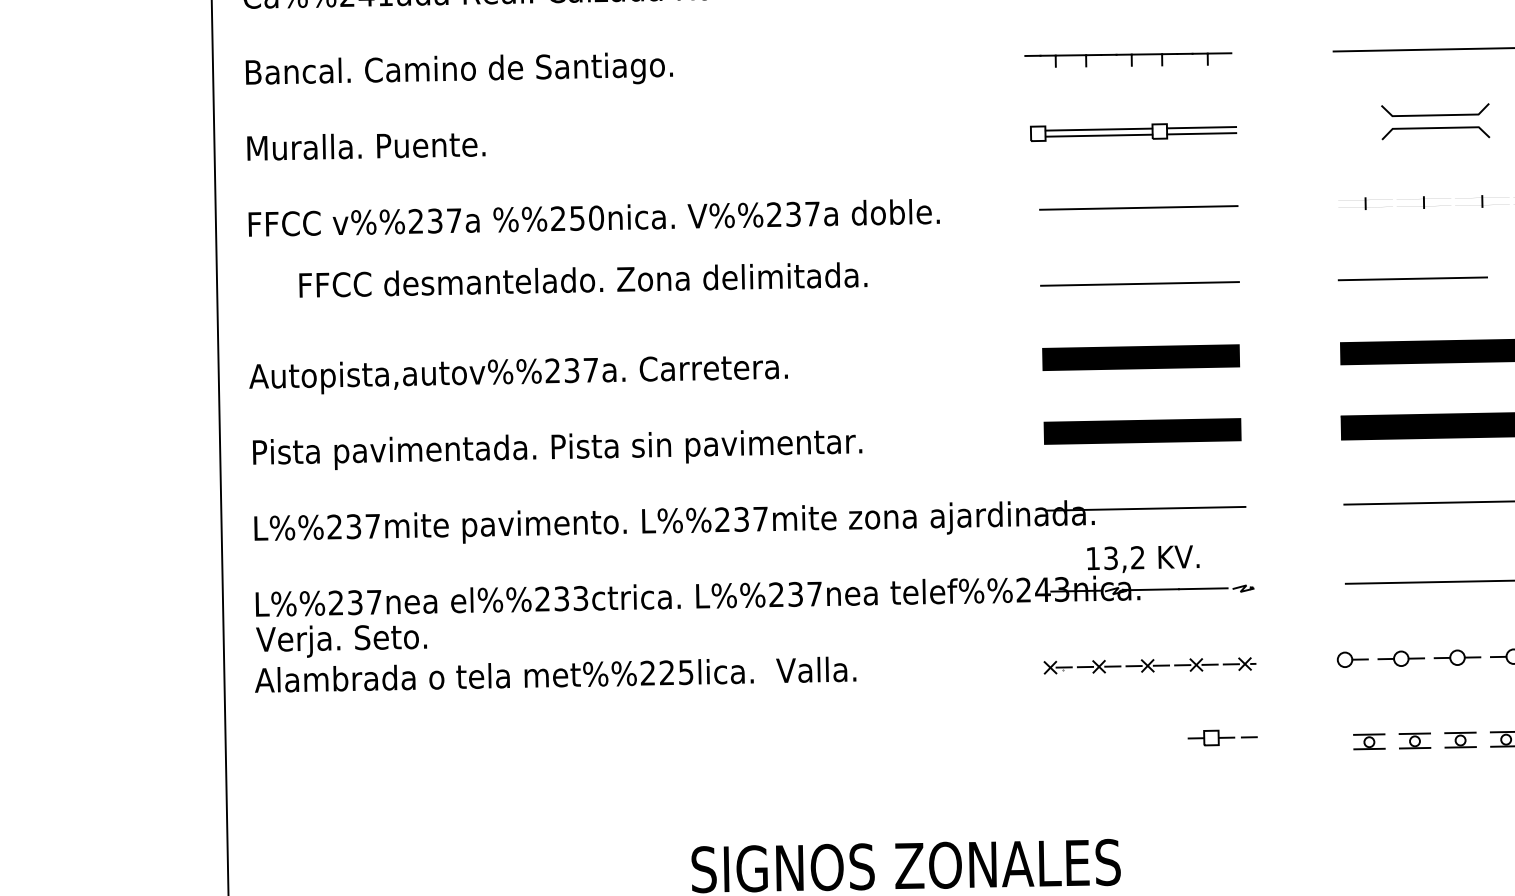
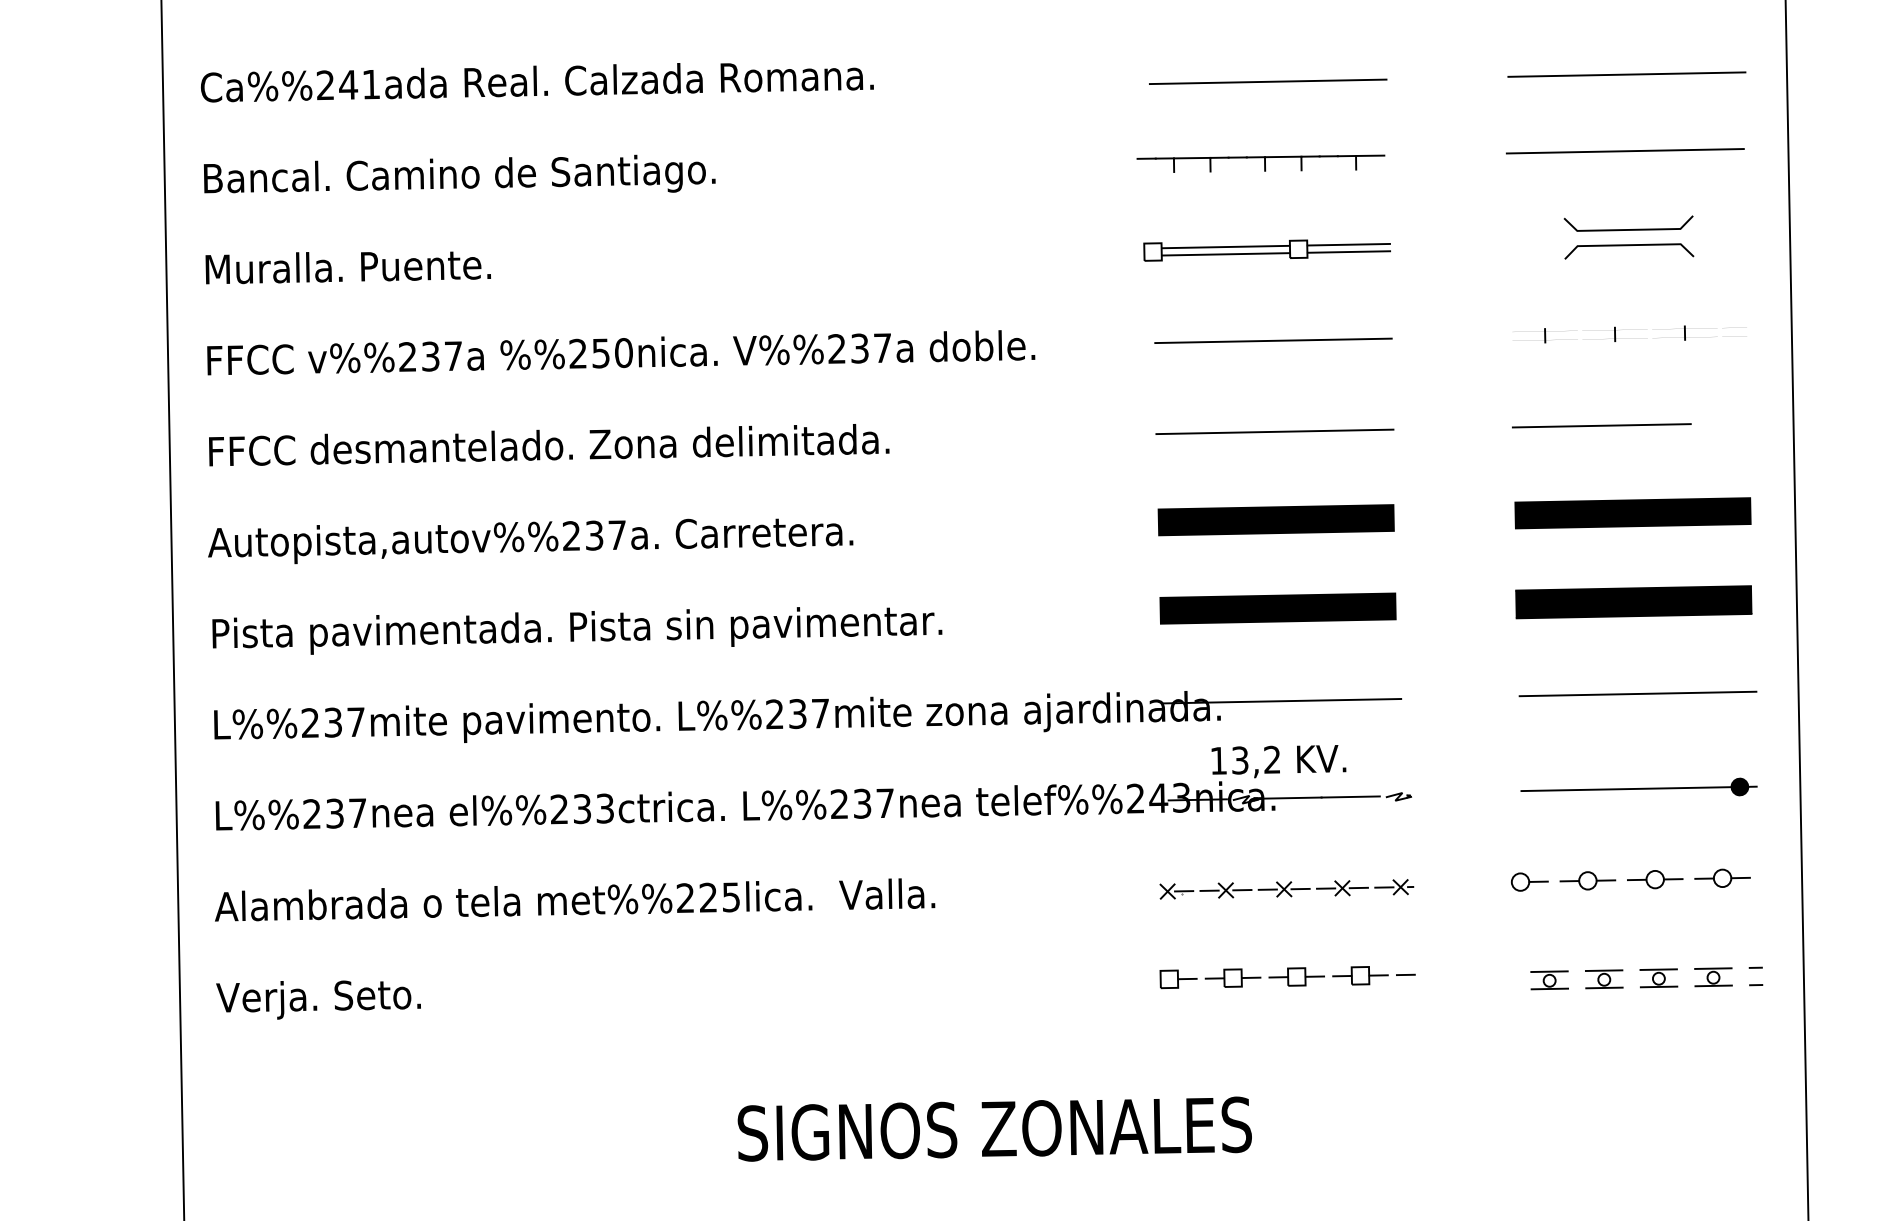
text: (583, 280) -> (549, 445), moved
text: (341, 640) -> (318, 999), moved
part: (1112, 740) -> (1241, 978), added

